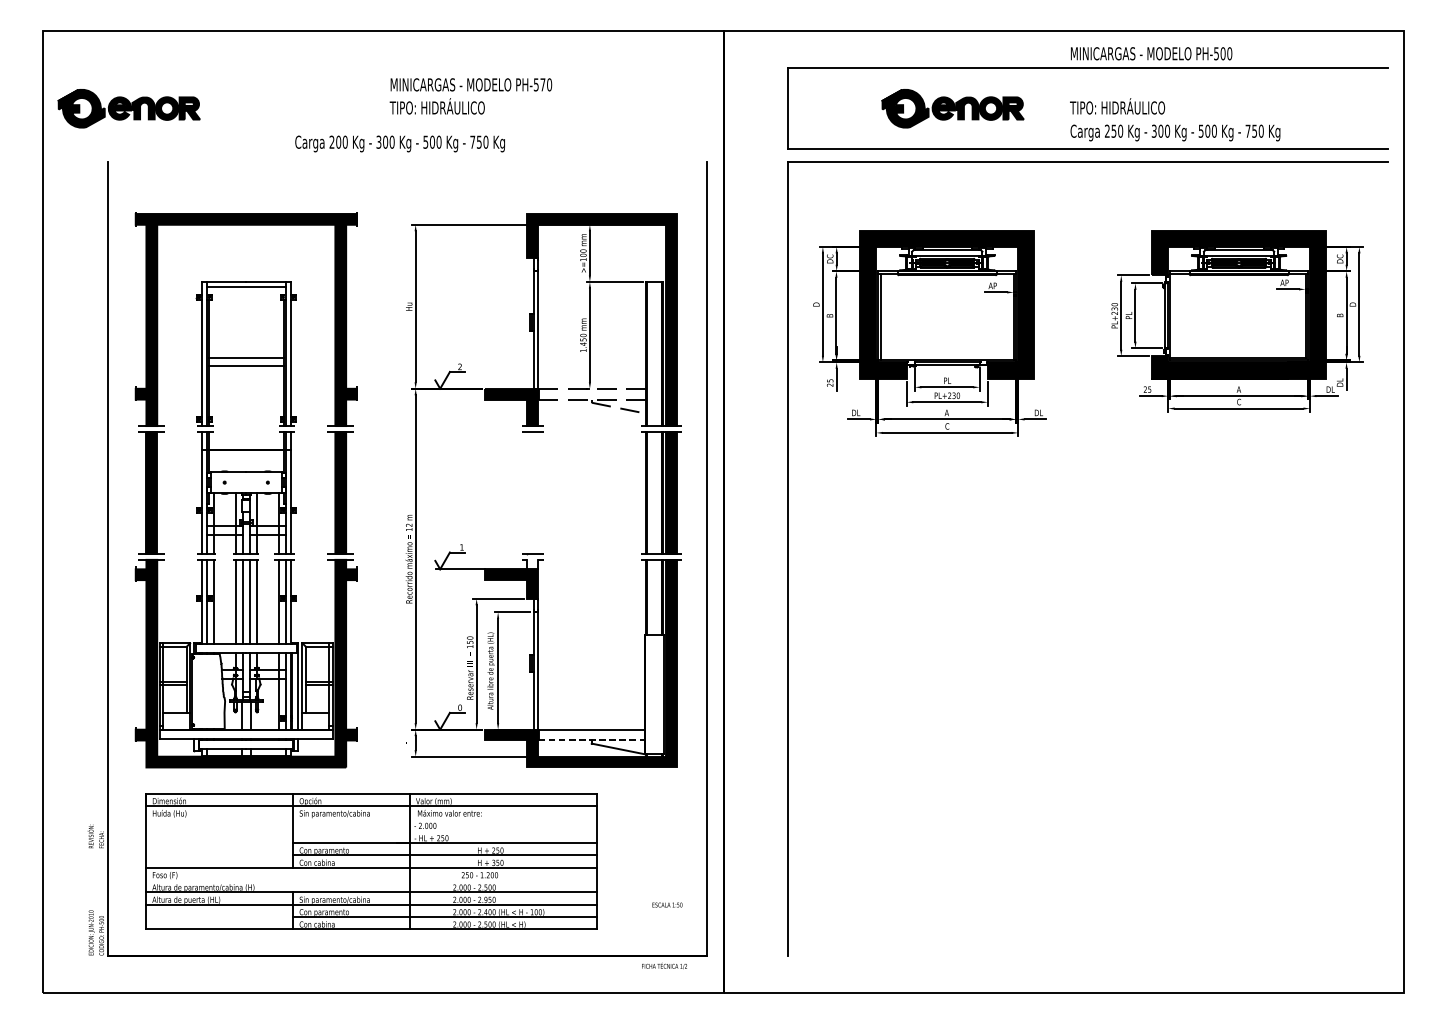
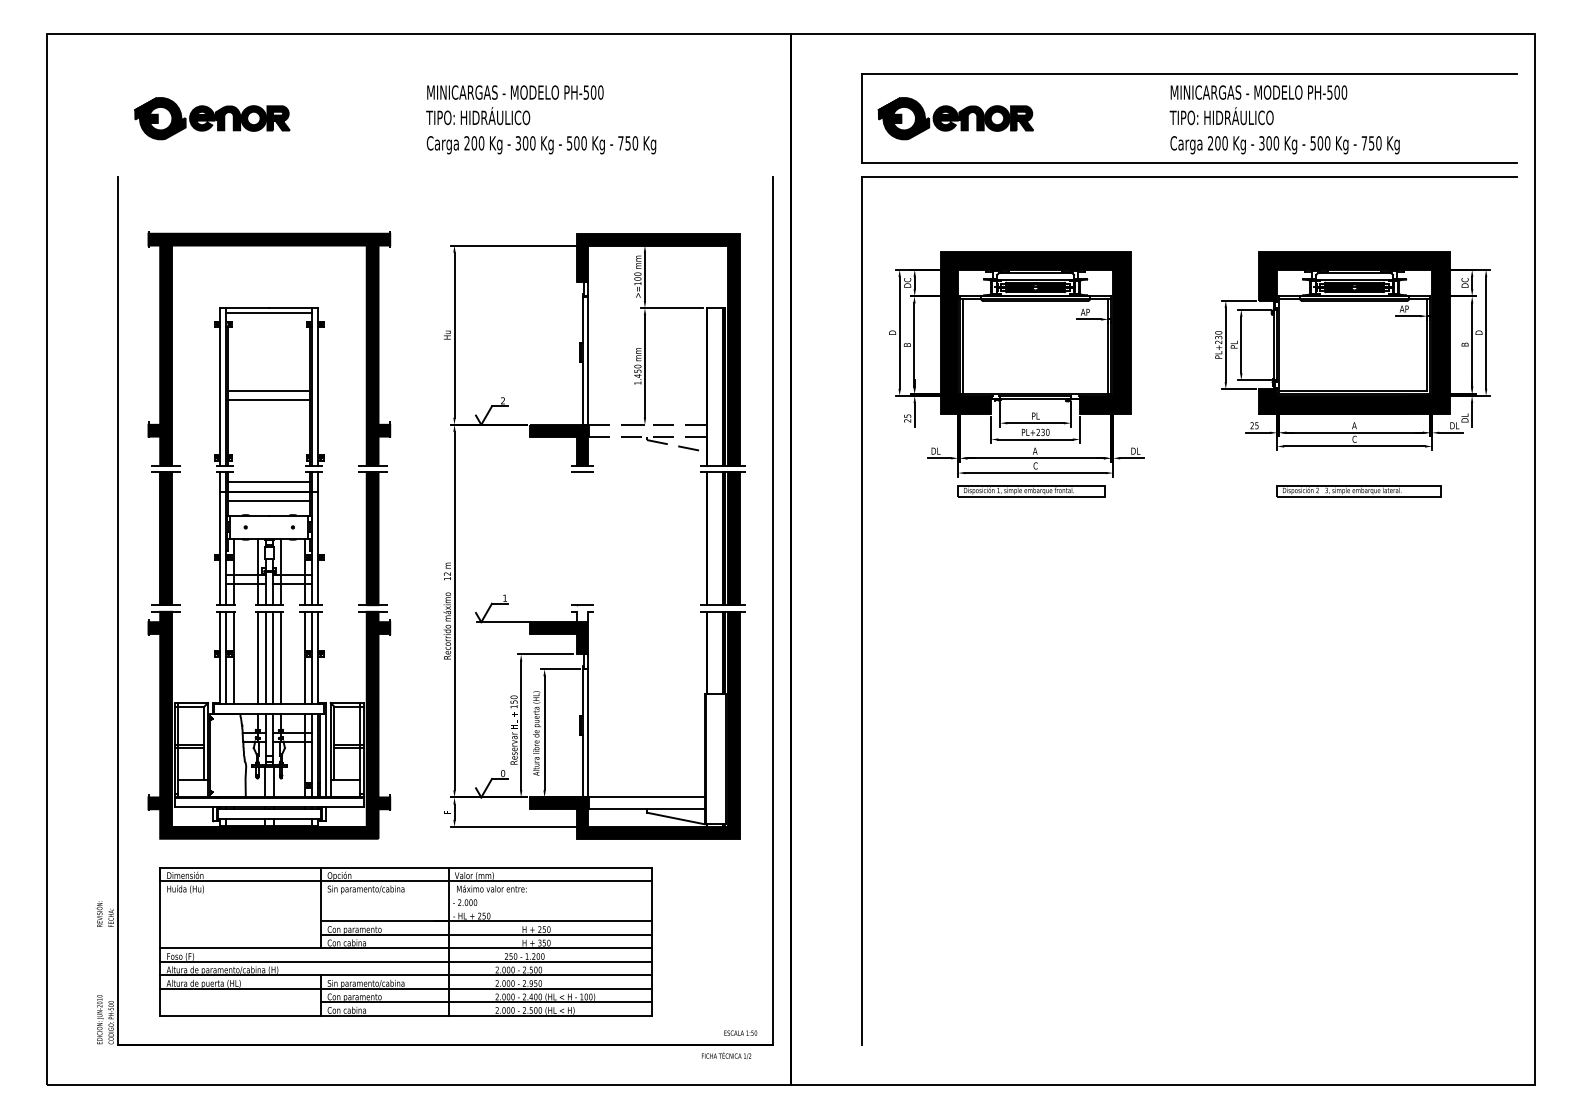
text: (1151, 53) -> (1258, 92), moved
text: (542, 84) -> (593, 92), PH-570 -> PH-500
part: (129, 108) -> (212, 118), moved
part: (952, 108) -> (955, 118), moved
text: (1113, 131) -> (1217, 143), 250 -> 200
text: (400, 144) -> (541, 145), moved
line: (246, 441) -> (269, 482), added
part: (943, 449) -> (1031, 491), added
part: (1242, 449) -> (1358, 491), added
line: (246, 458) -> (269, 501), added
line: (591, 740) -> (646, 809), dashed -> solid
line: (371, 879) -> (406, 961), added
text: (667, 904) -> (740, 1032), moved

